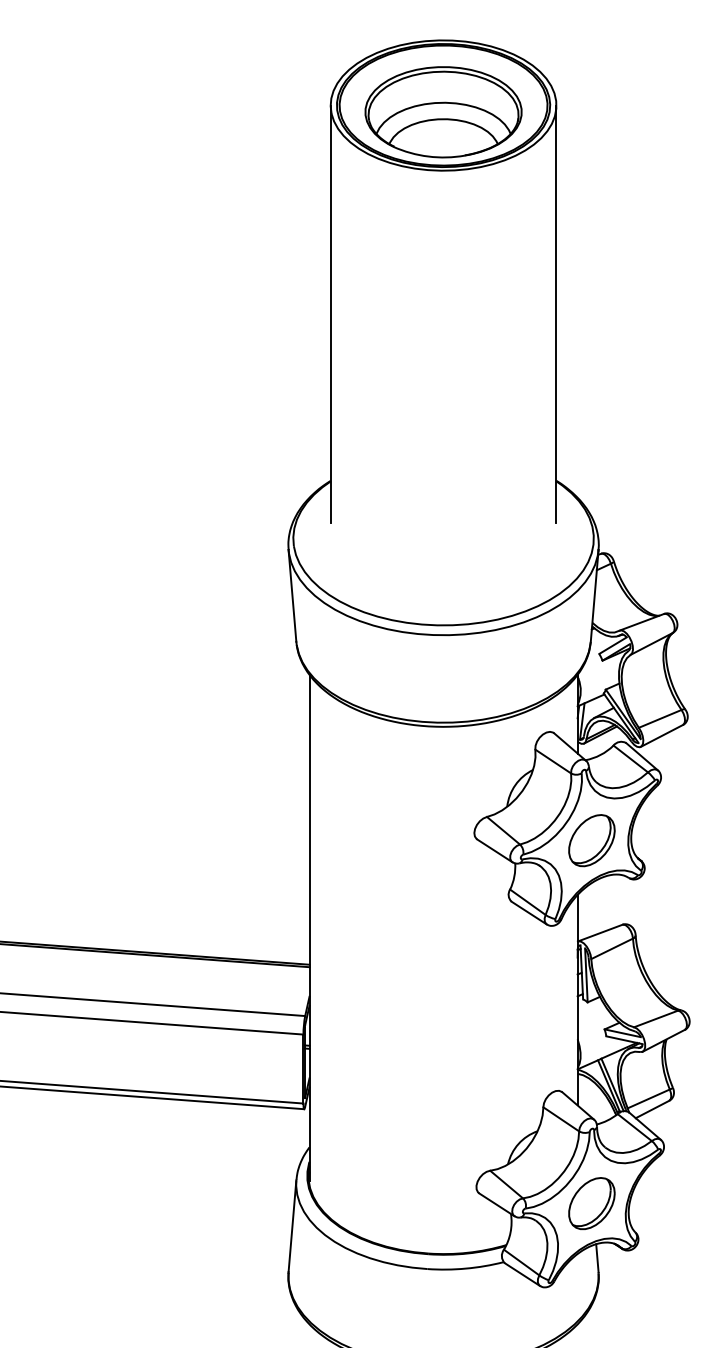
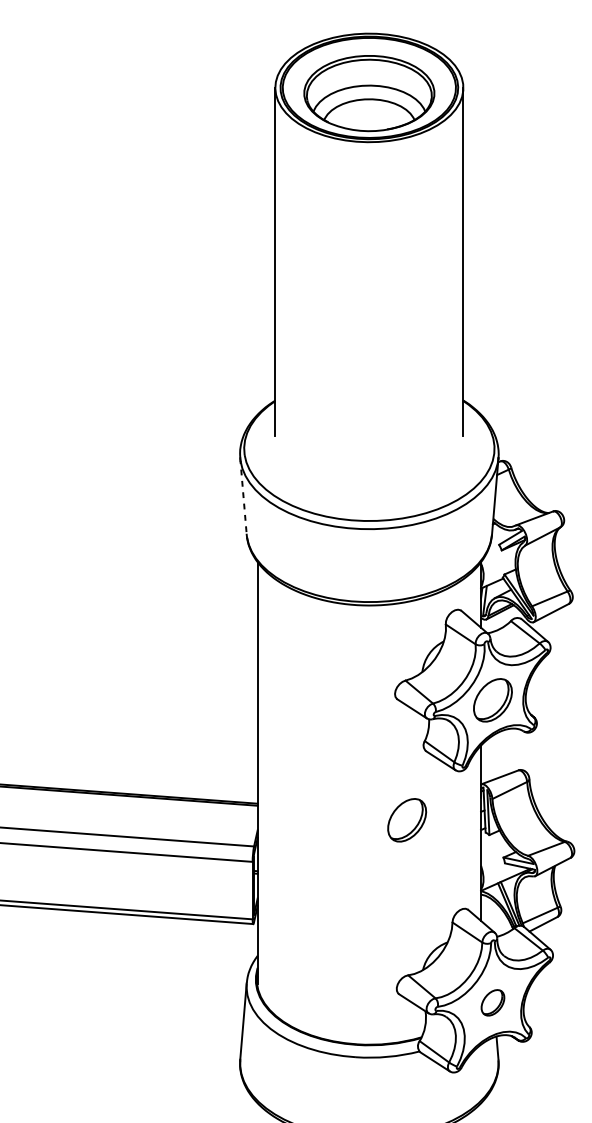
line: (292, 596) -> (243, 496), solid -> dashed
part: (488, 984) -> (406, 820), added
part: (591, 1203) -> (492, 1002), size x0.6

